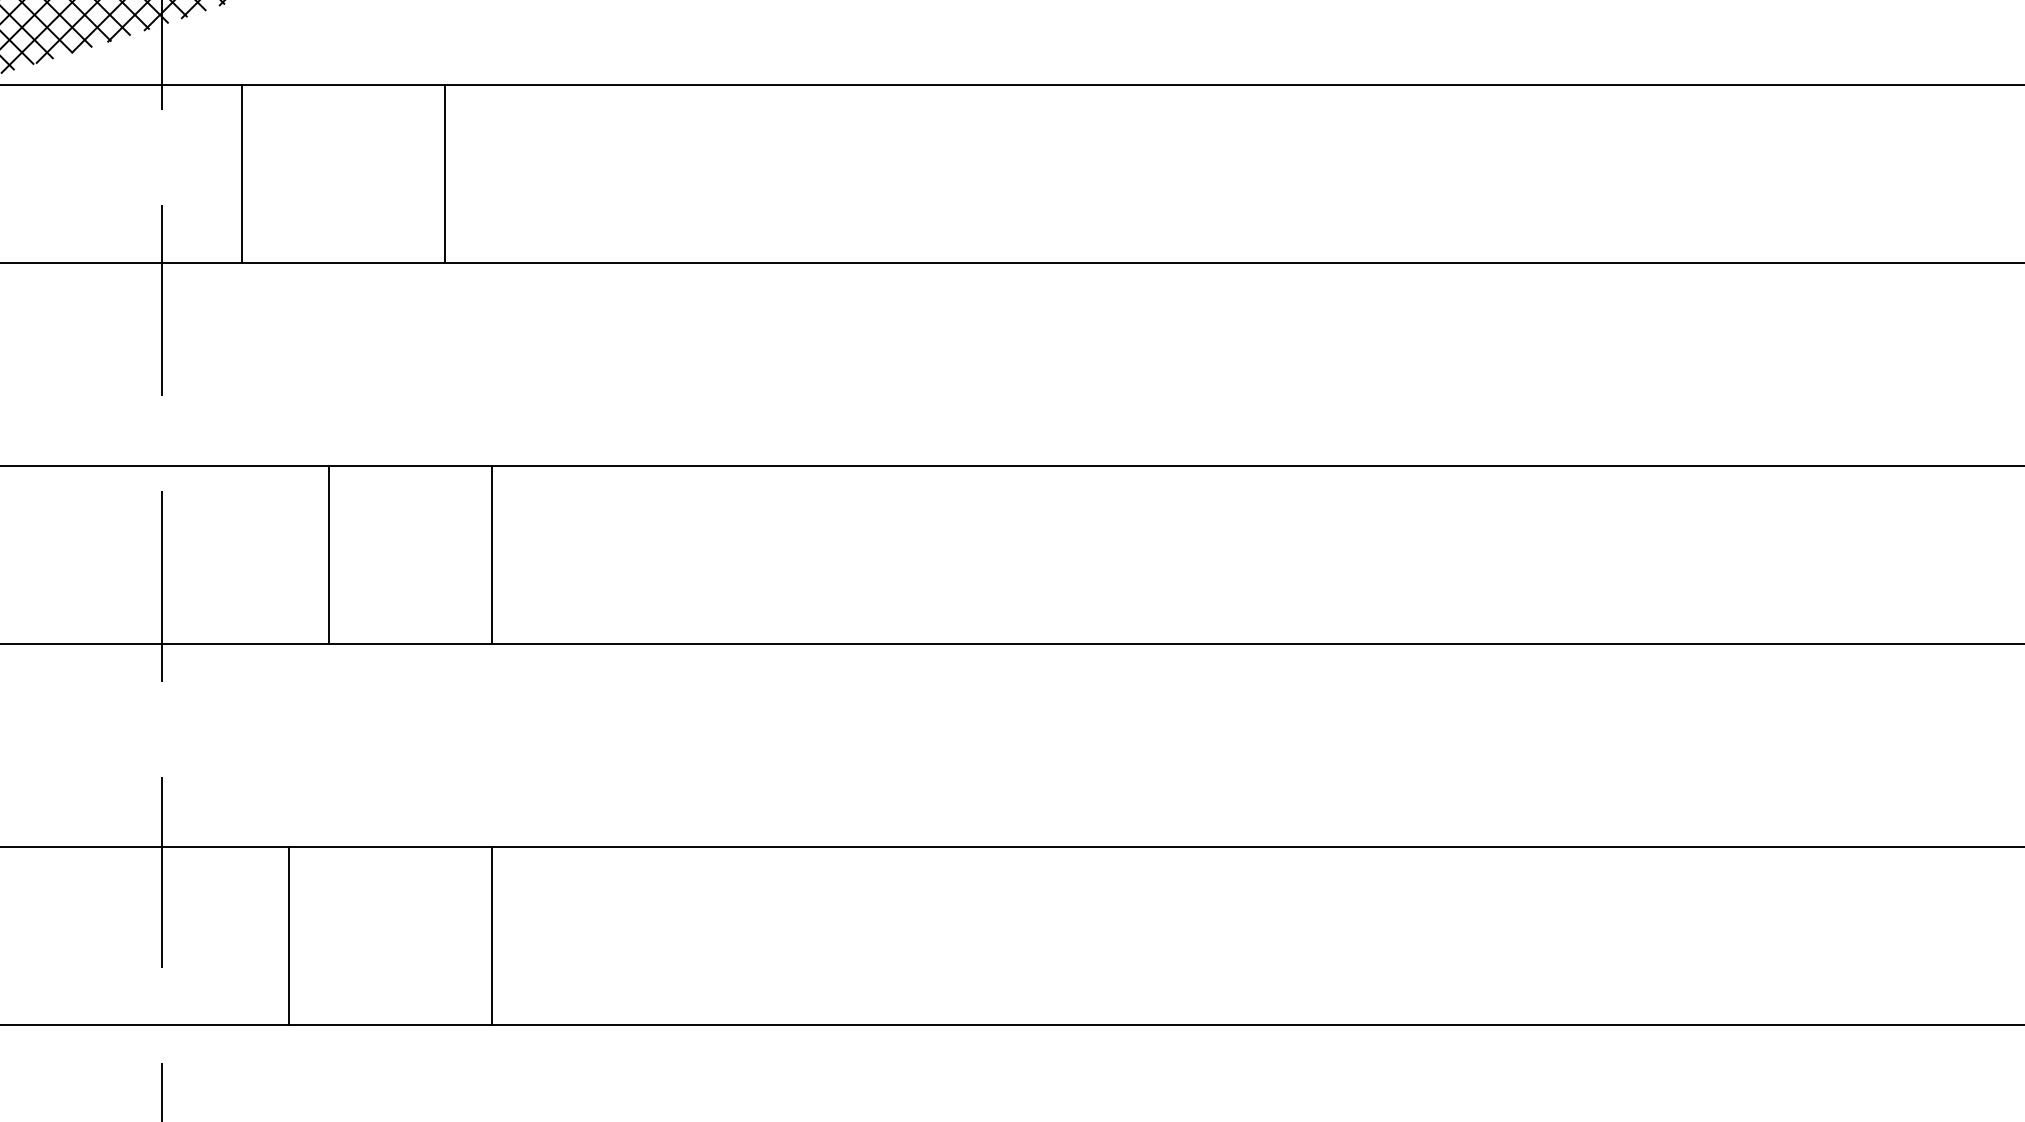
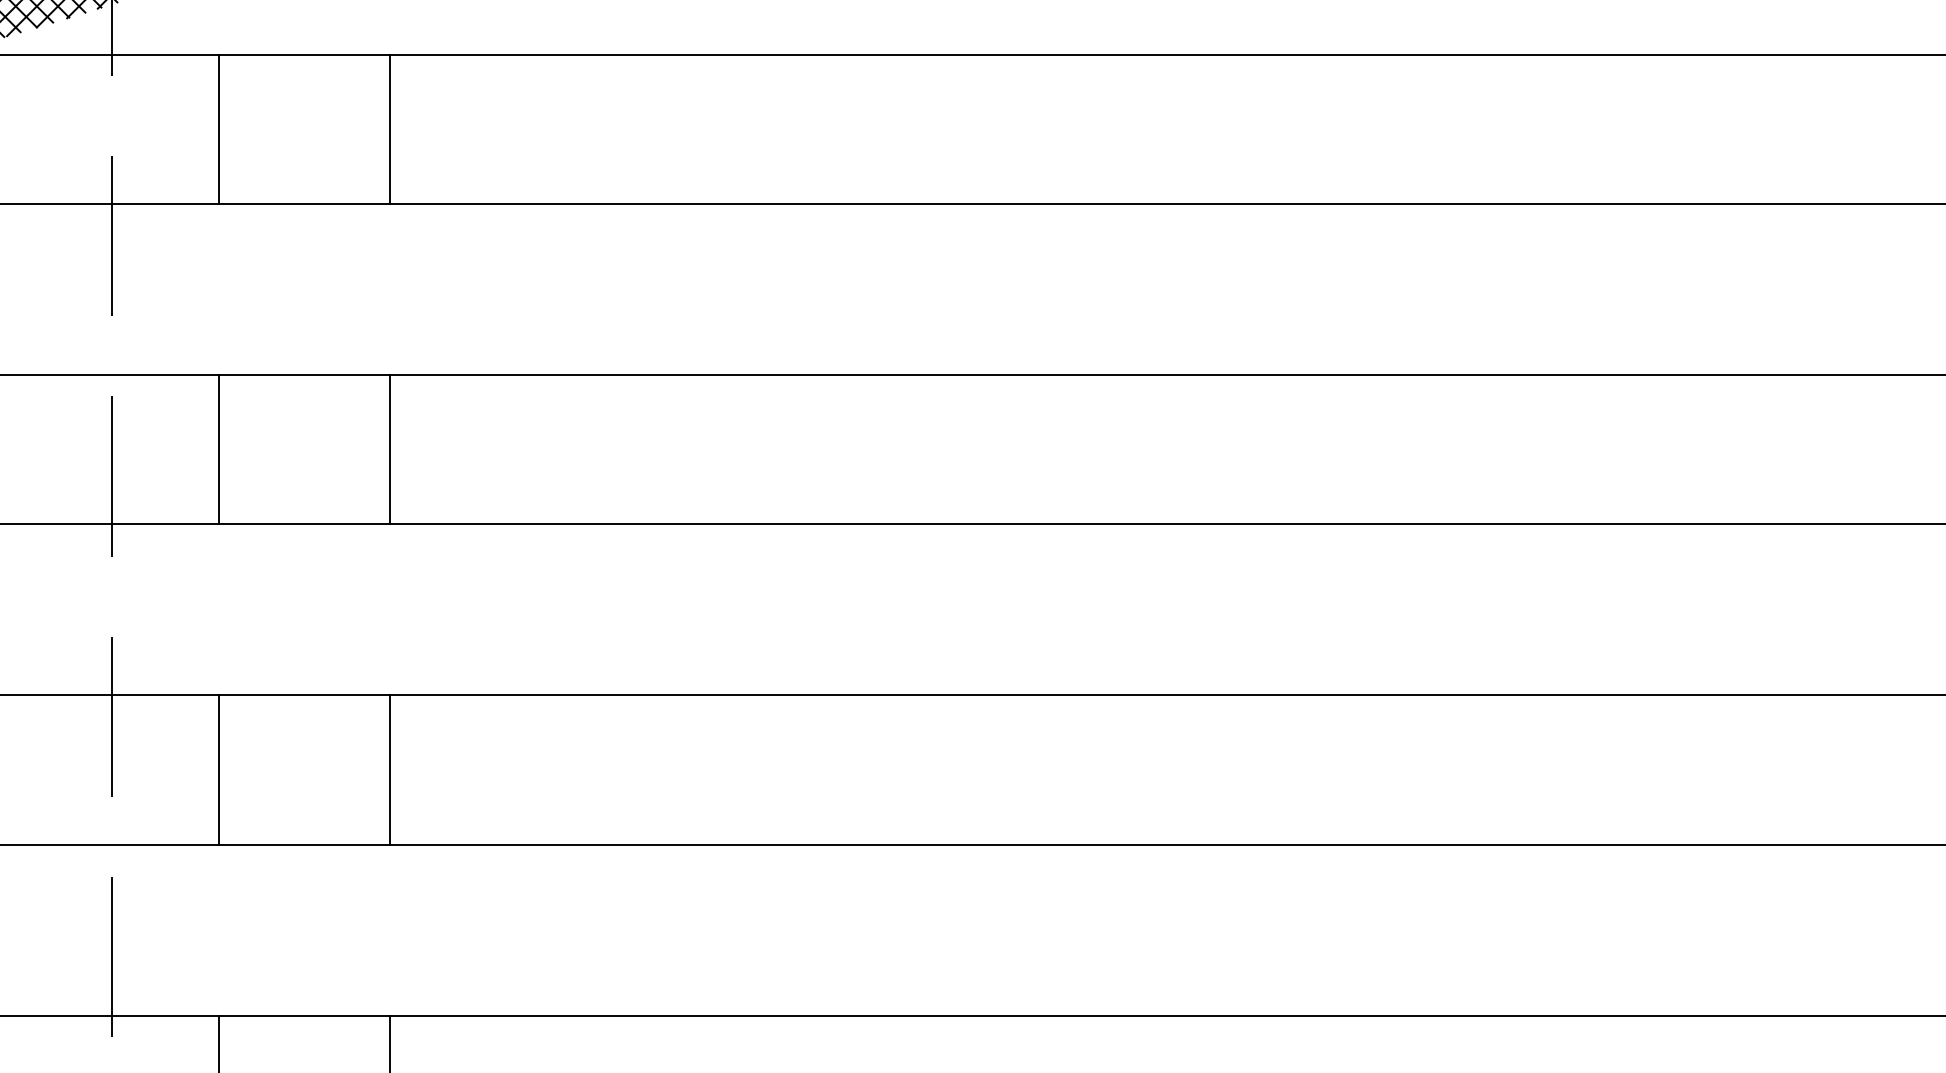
line: (241, 173) -> (218, 129), moved
line: (445, 173) -> (389, 129), moved
line: (328, 554) -> (218, 449), moved

